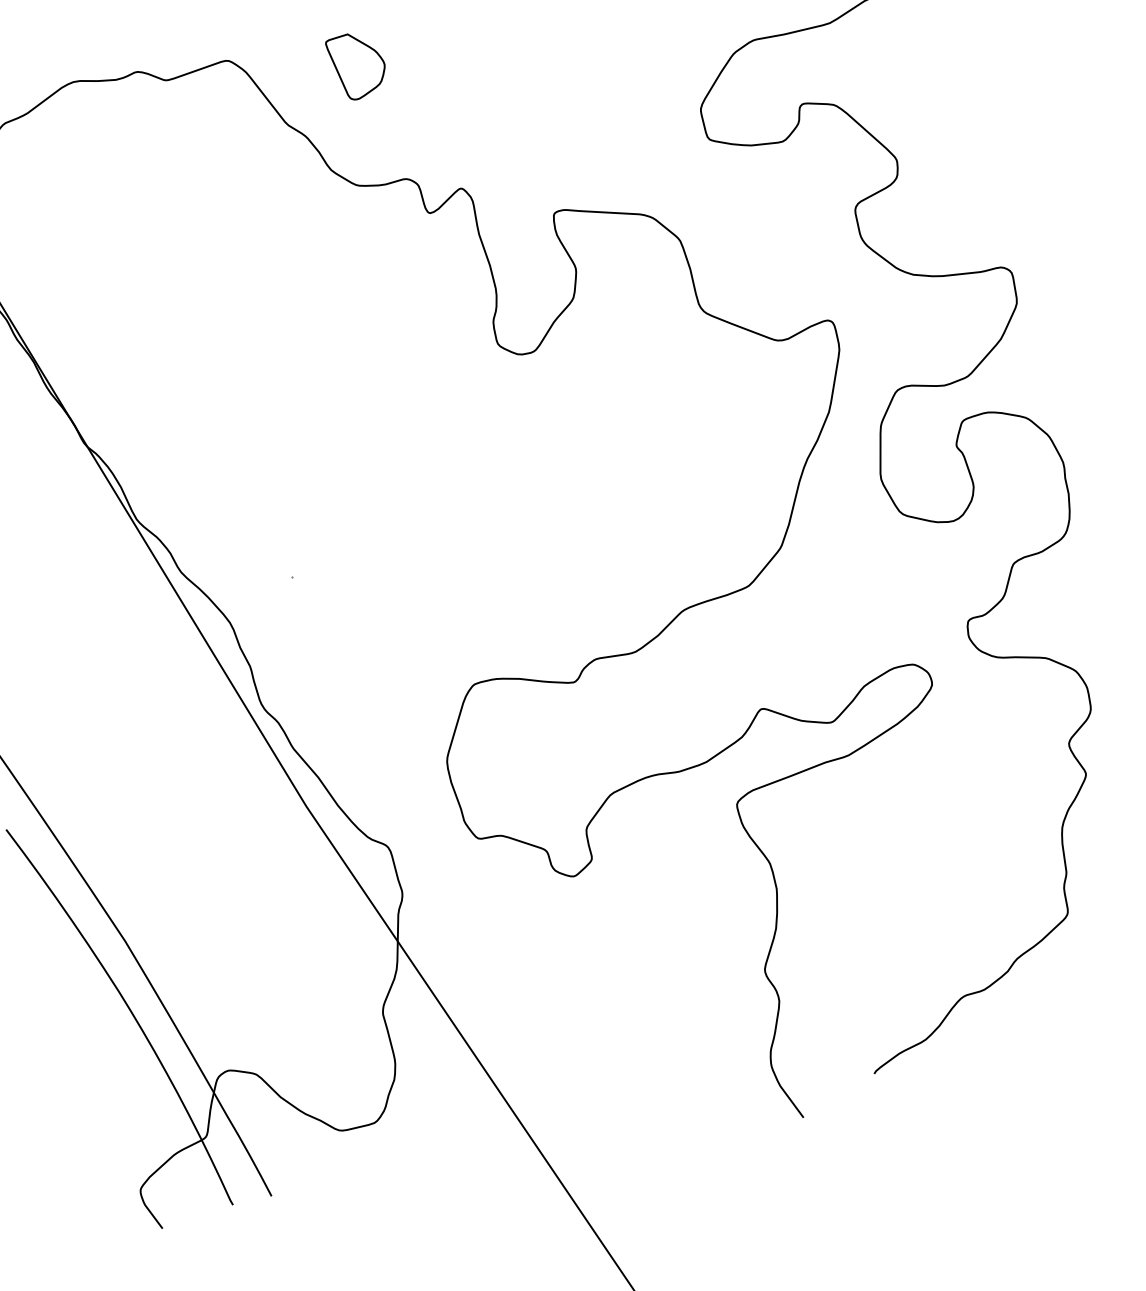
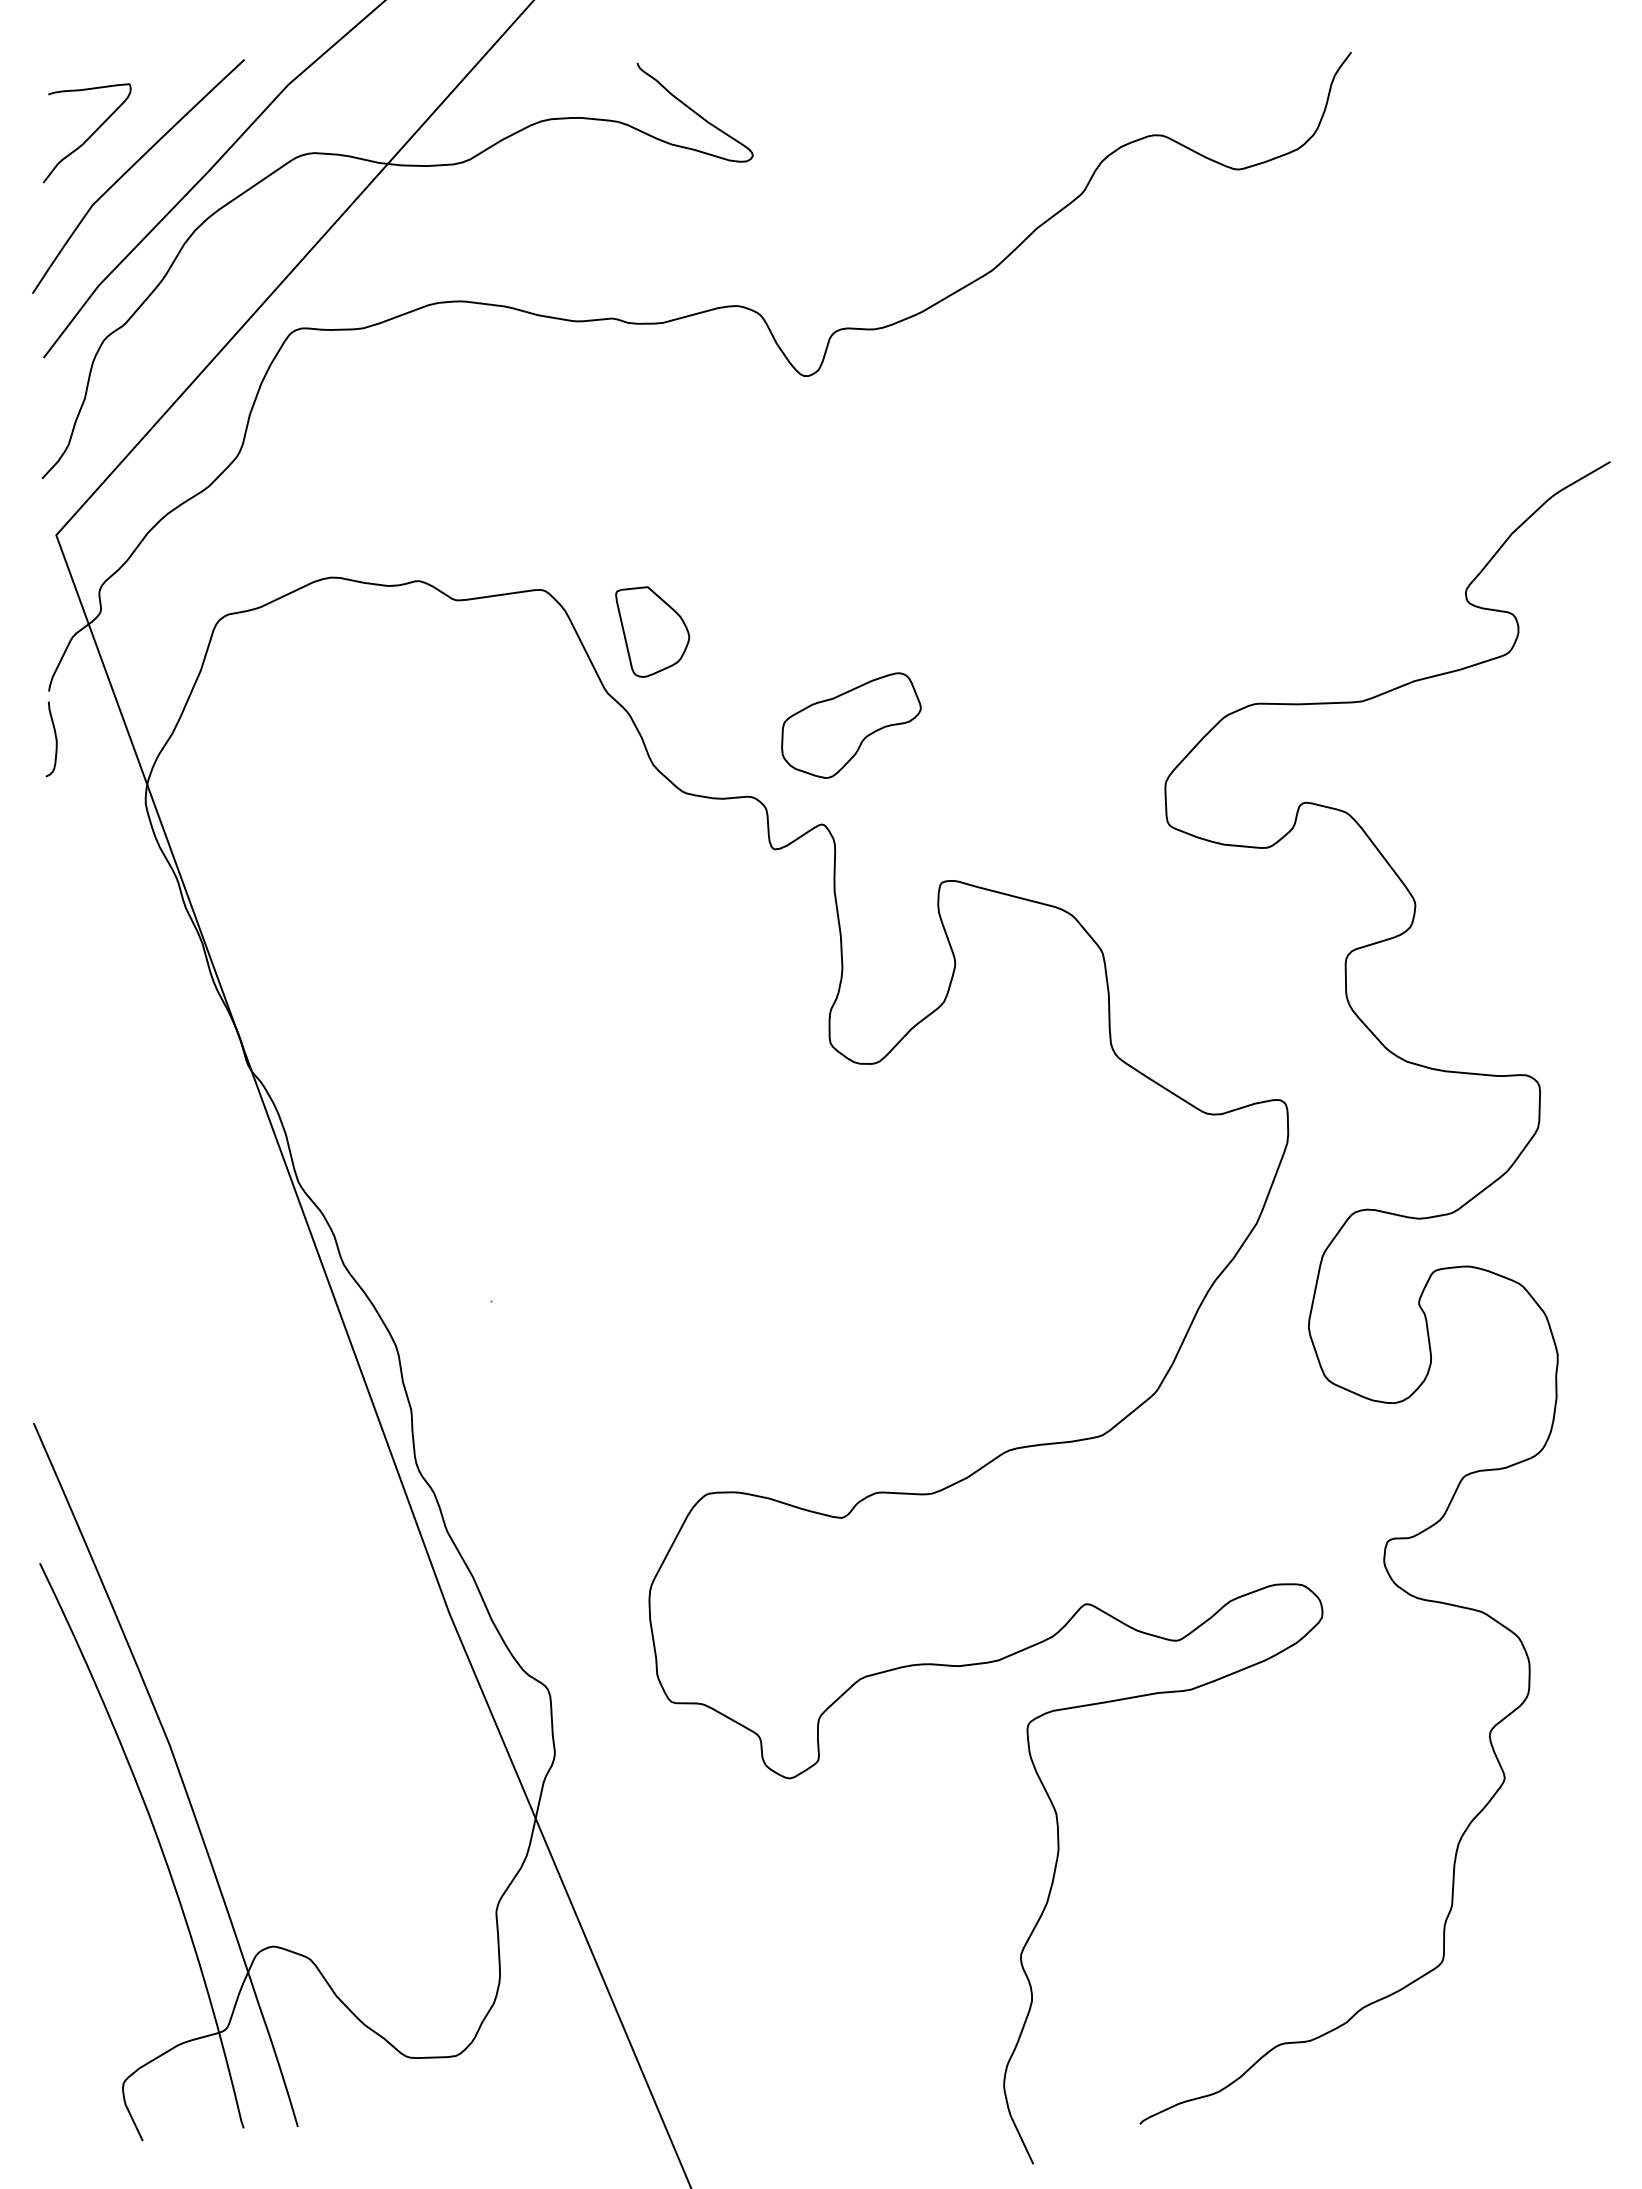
part: (357, 65) -> (652, 631), moved
part: (467, 113) -> (851, 725), added

